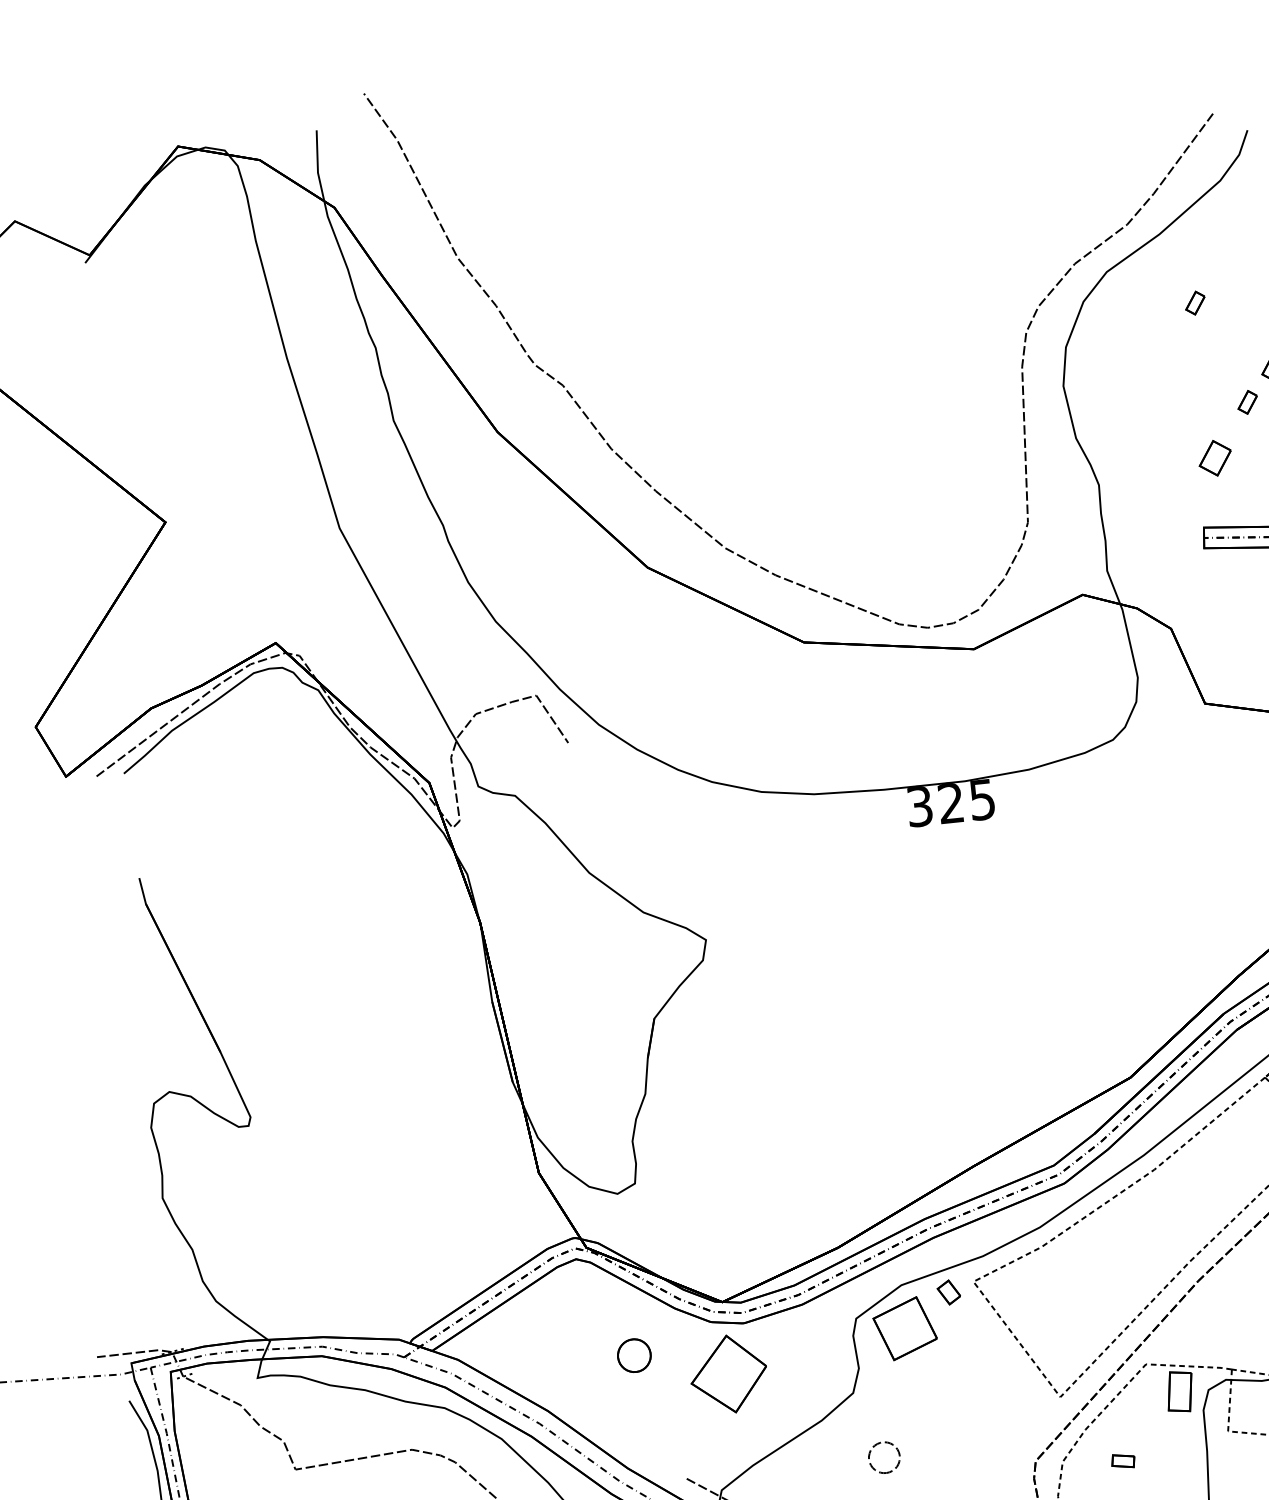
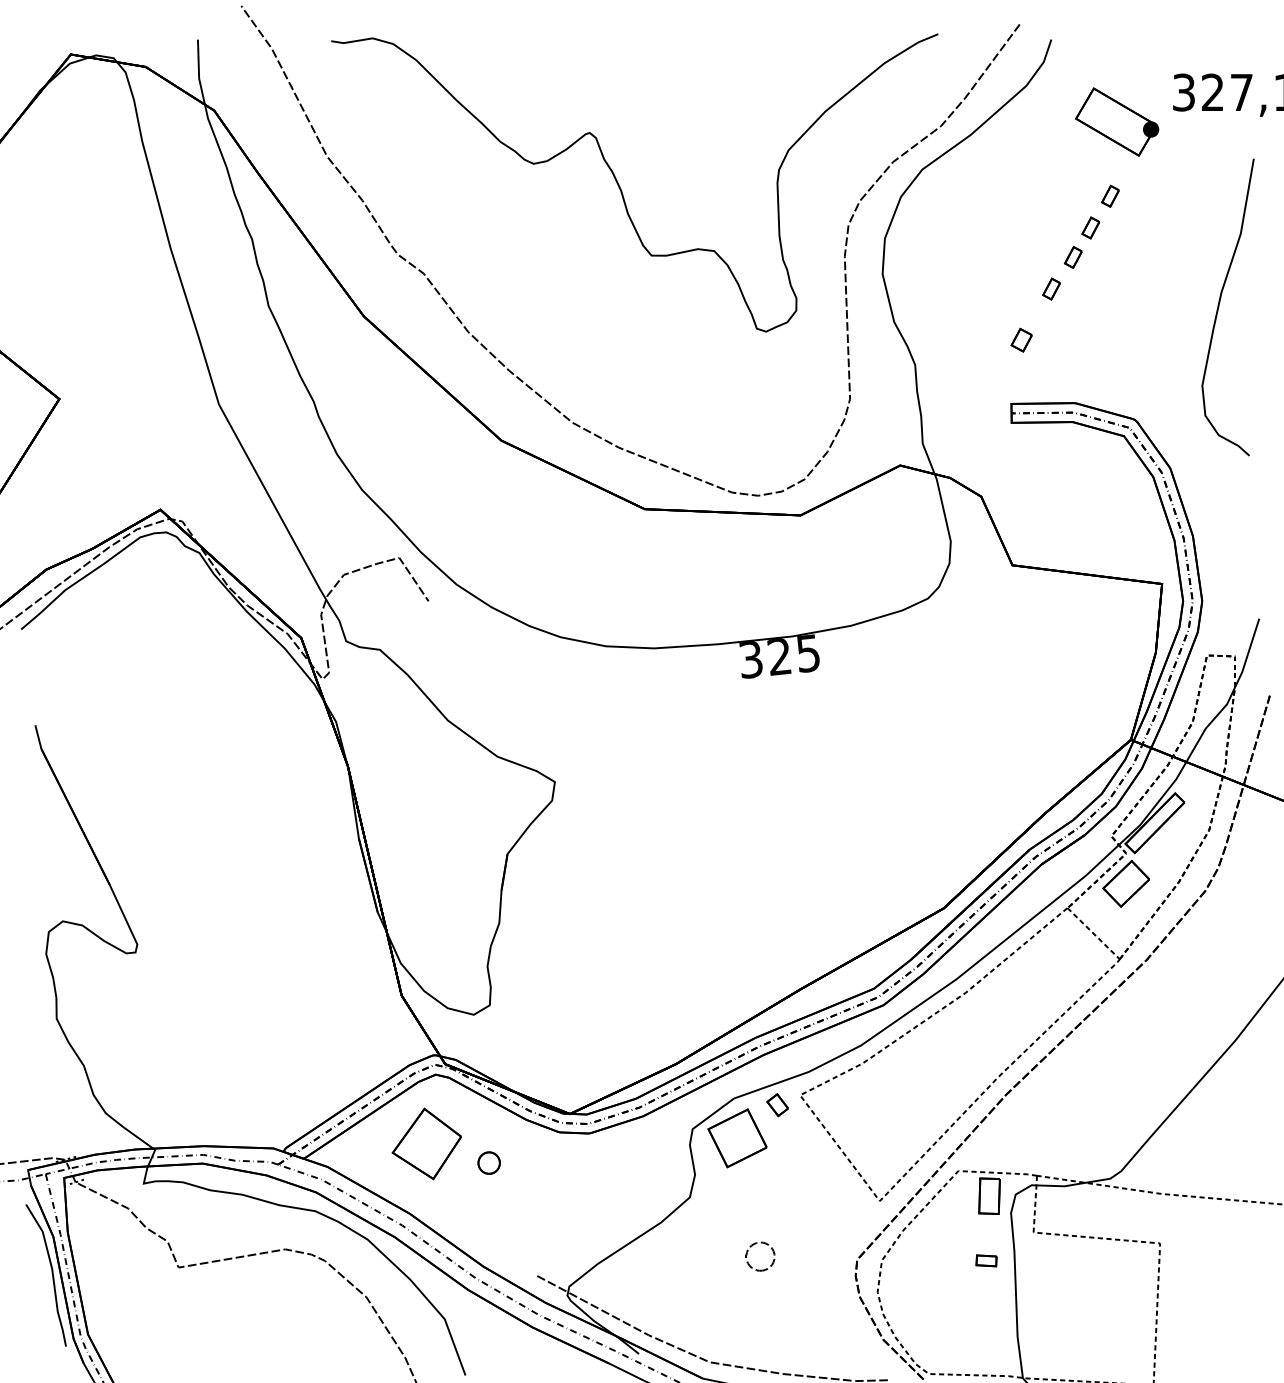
curve: (778, 292) -> (621, 188), added
part: (1195, 302) -> (1003, 197), removed
part: (1214, 457) -> (1021, 339), size x0.71
part: (633, 1355) -> (488, 1162), size x0.71
part: (728, 1373) -> (426, 1143), moved
part: (880, 1444) -> (756, 1244), moved
part: (1123, 1460) -> (986, 1260), moved

